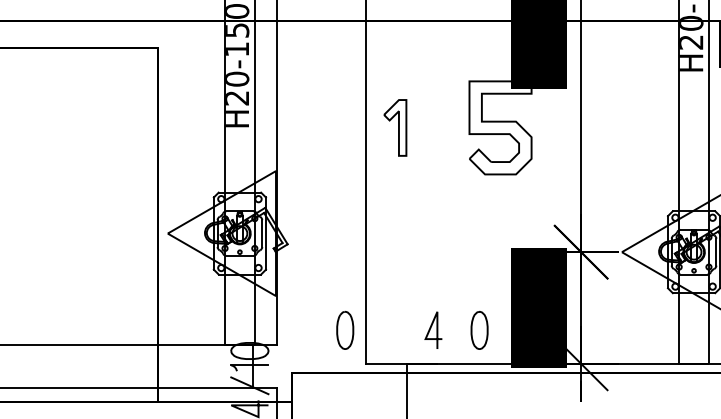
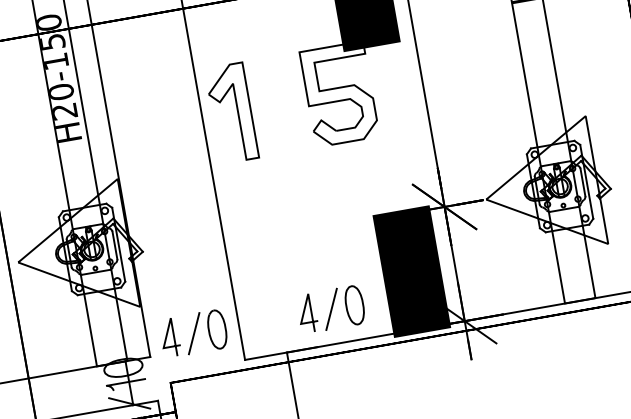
part: (395, 127) -> (232, 112), size x1.67
line: (296, 329) -> (167, 337), added
line: (322, 330) -> (194, 333), added
line: (456, 330) -> (331, 309), added

